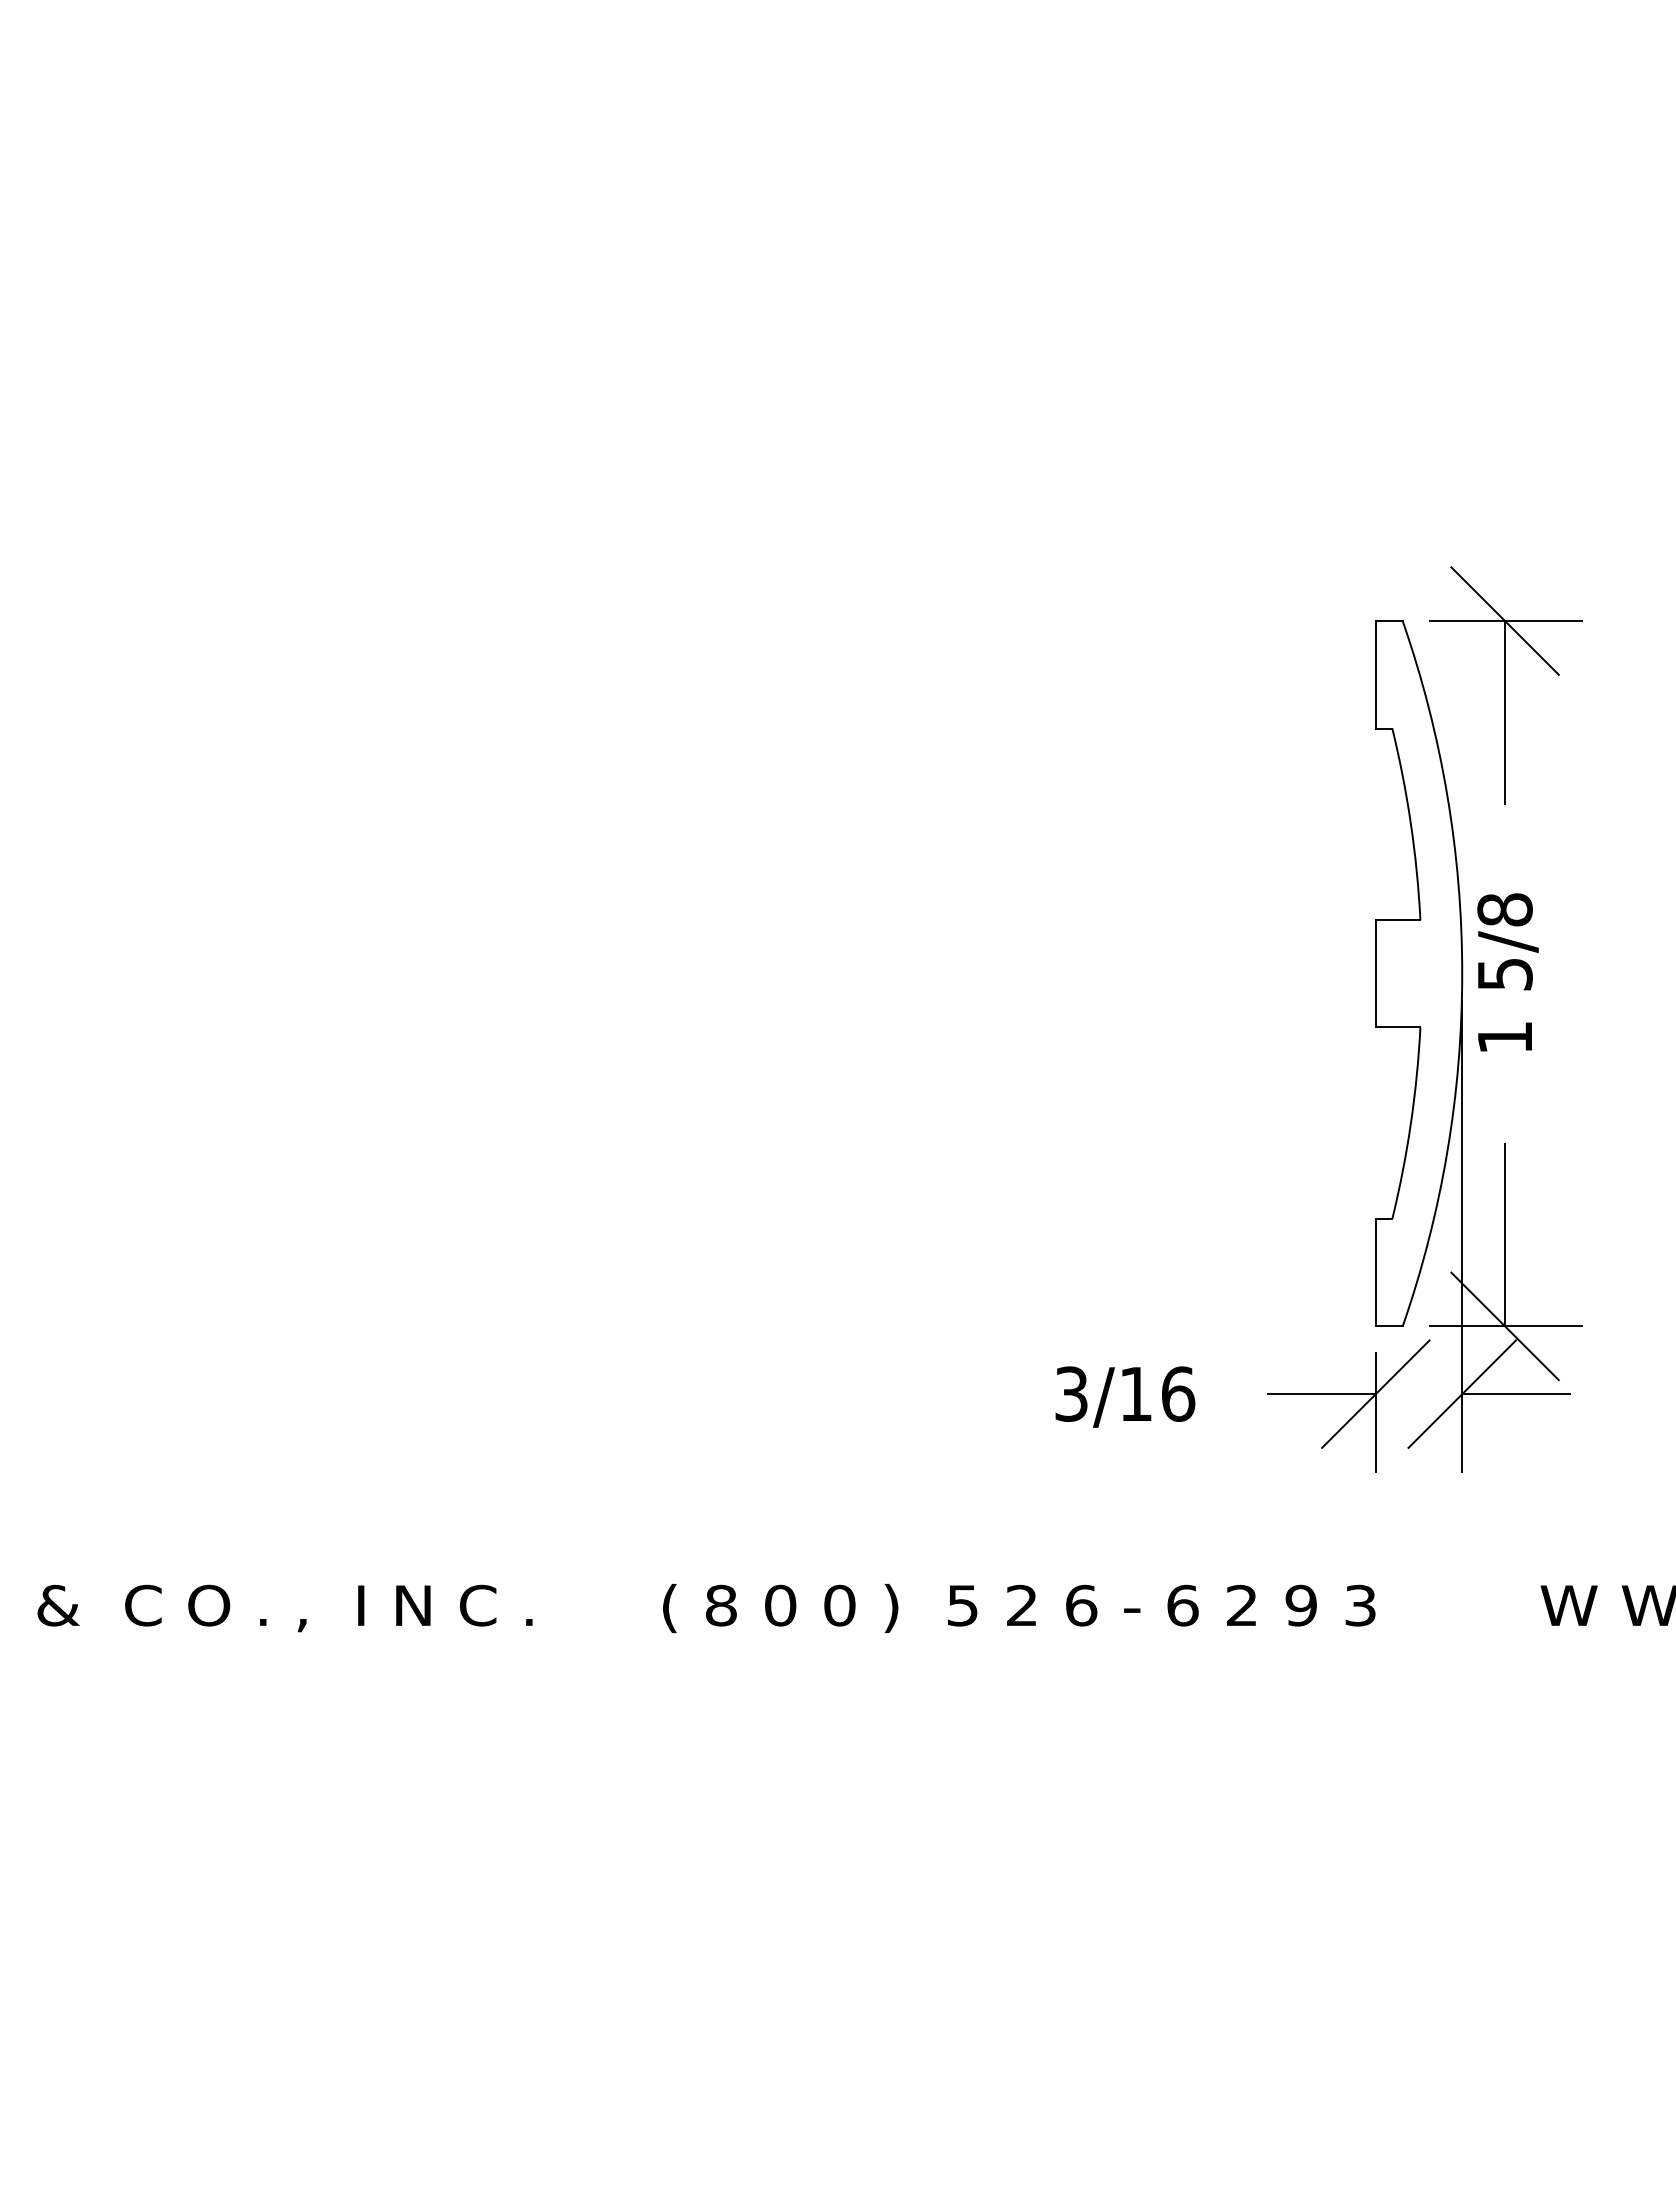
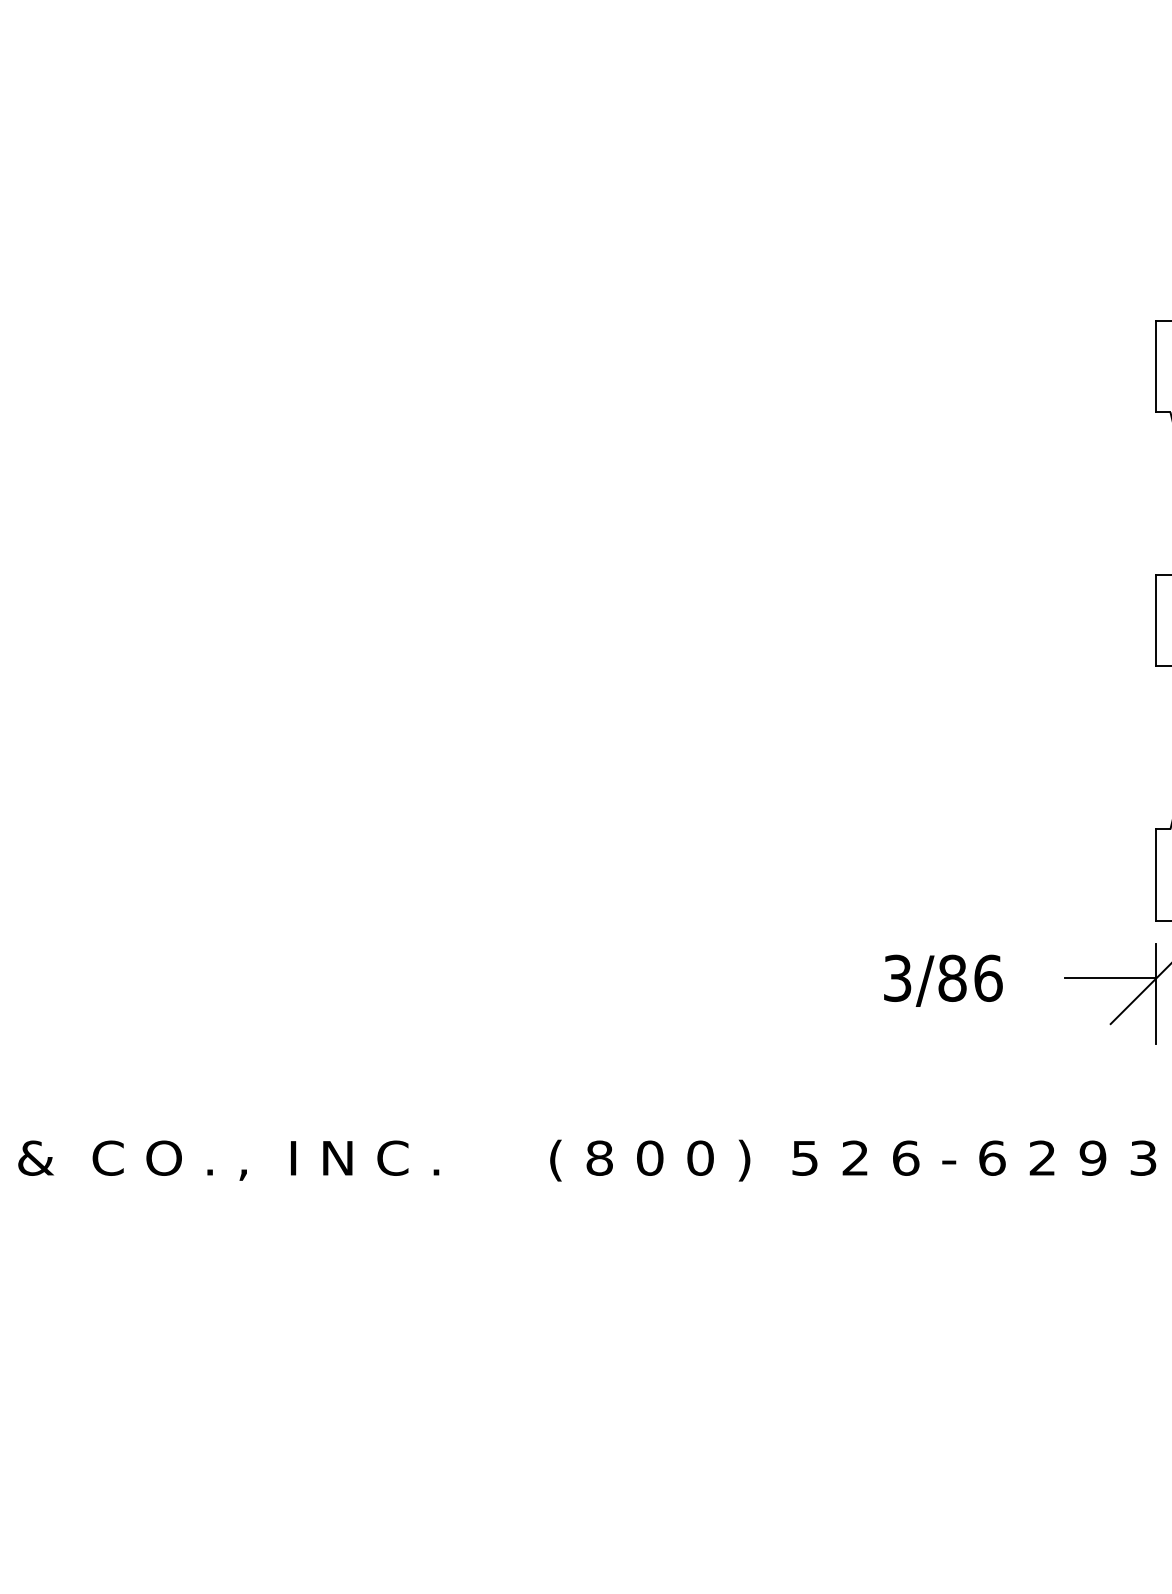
text: (1135, 1393) -> (952, 977), 3/16 -> 3/86

